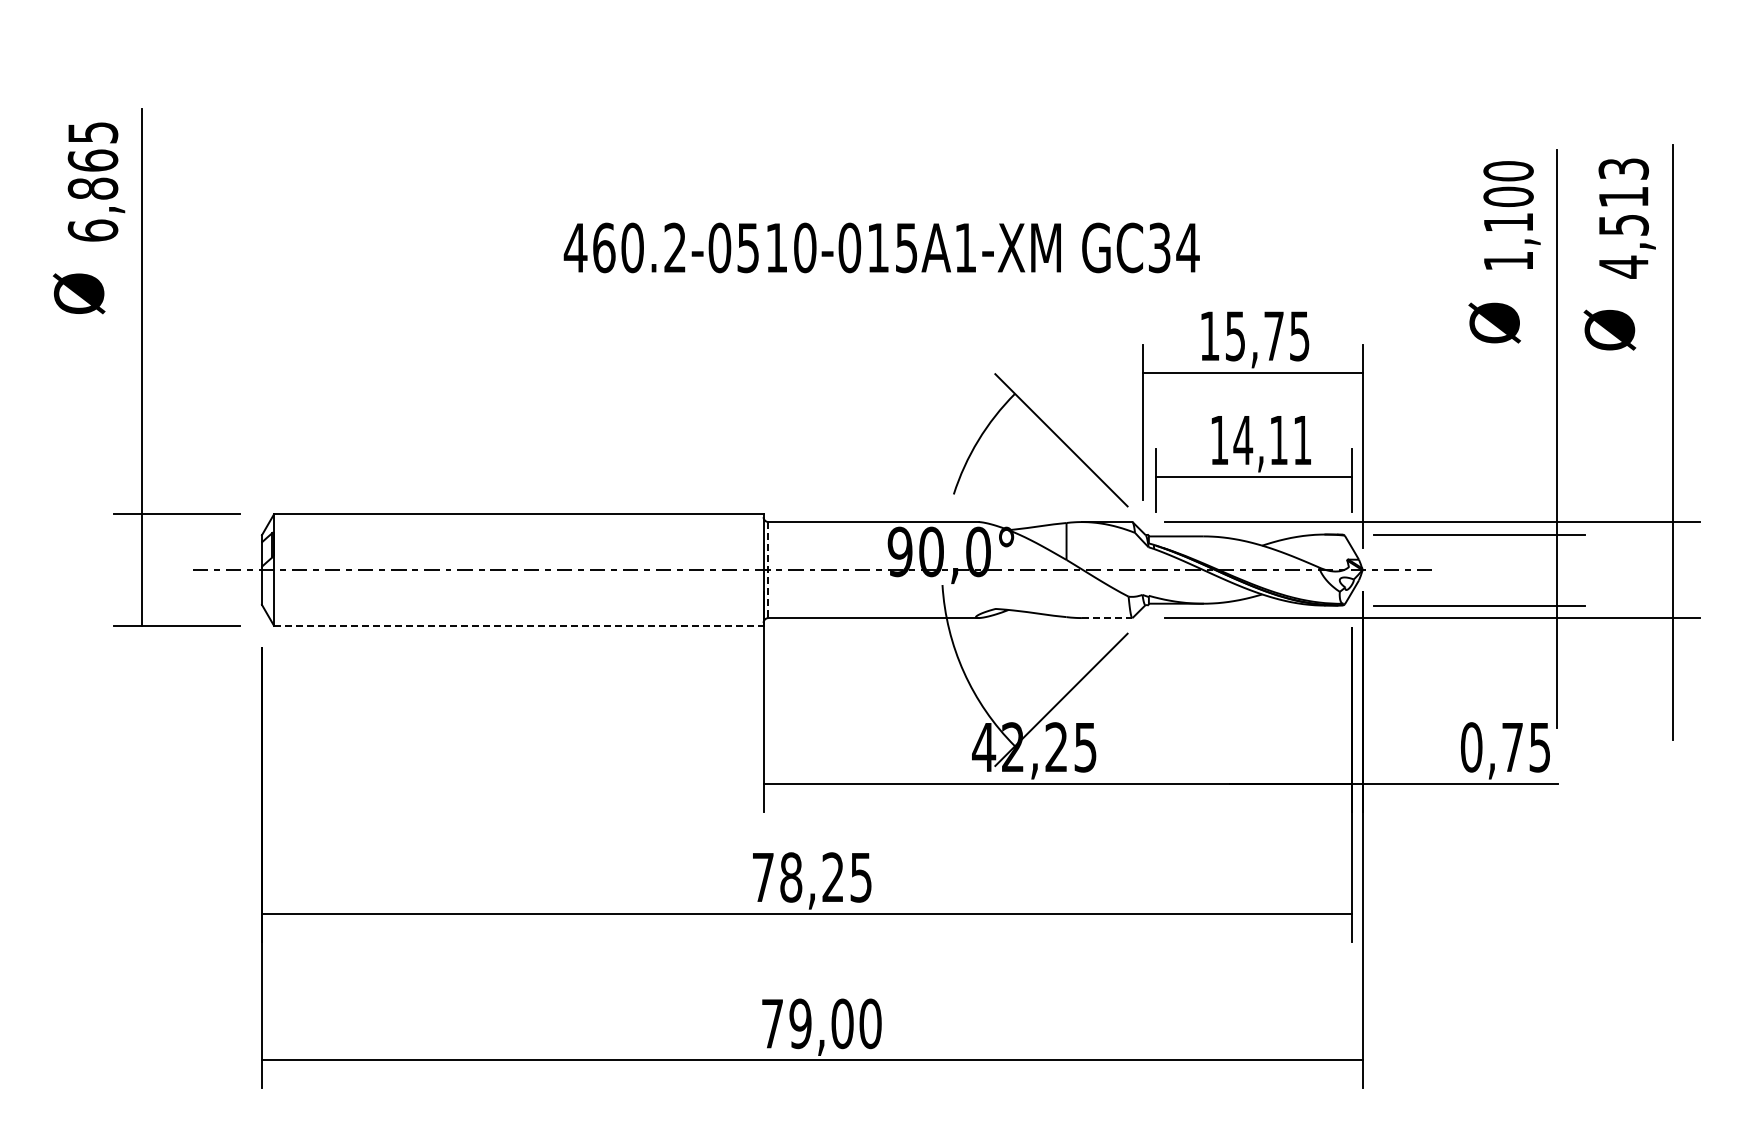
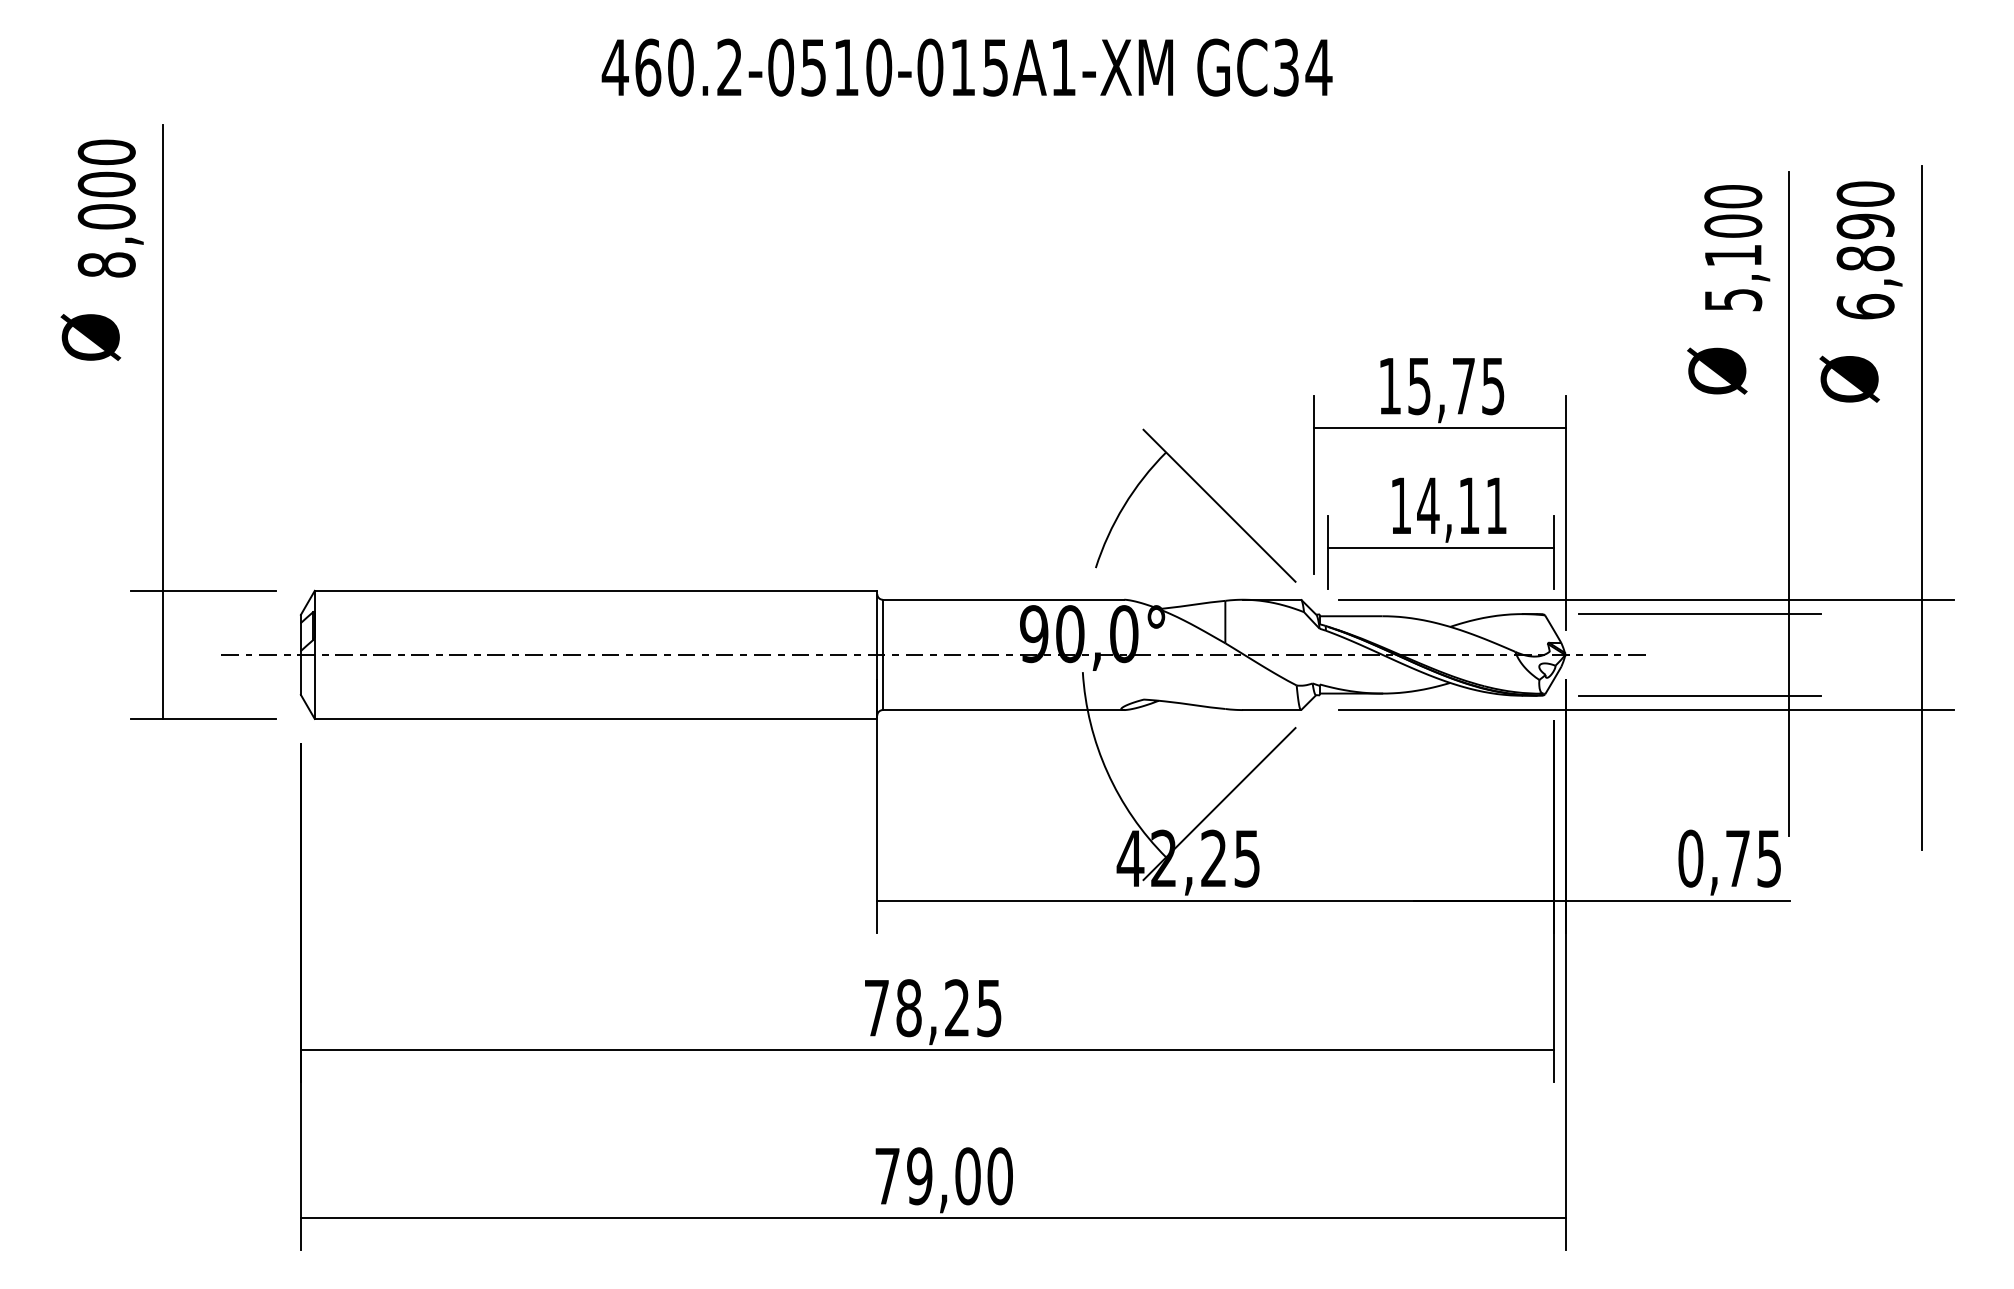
text: (92, 181) -> (106, 208), 6,865 -> 8,000
text: (1623, 218) -> (1865, 250), 4,513 -> 6,890
text: (881, 247) -> (966, 67), moved
text: (1508, 260) -> (1733, 299), 1,100 -> 5,100
line: (768, 570) -> (882, 655), dashed -> solid
line: (1107, 618) -> (1272, 710), dashed -> solid
line: (518, 625) -> (595, 718), dashed -> solid

